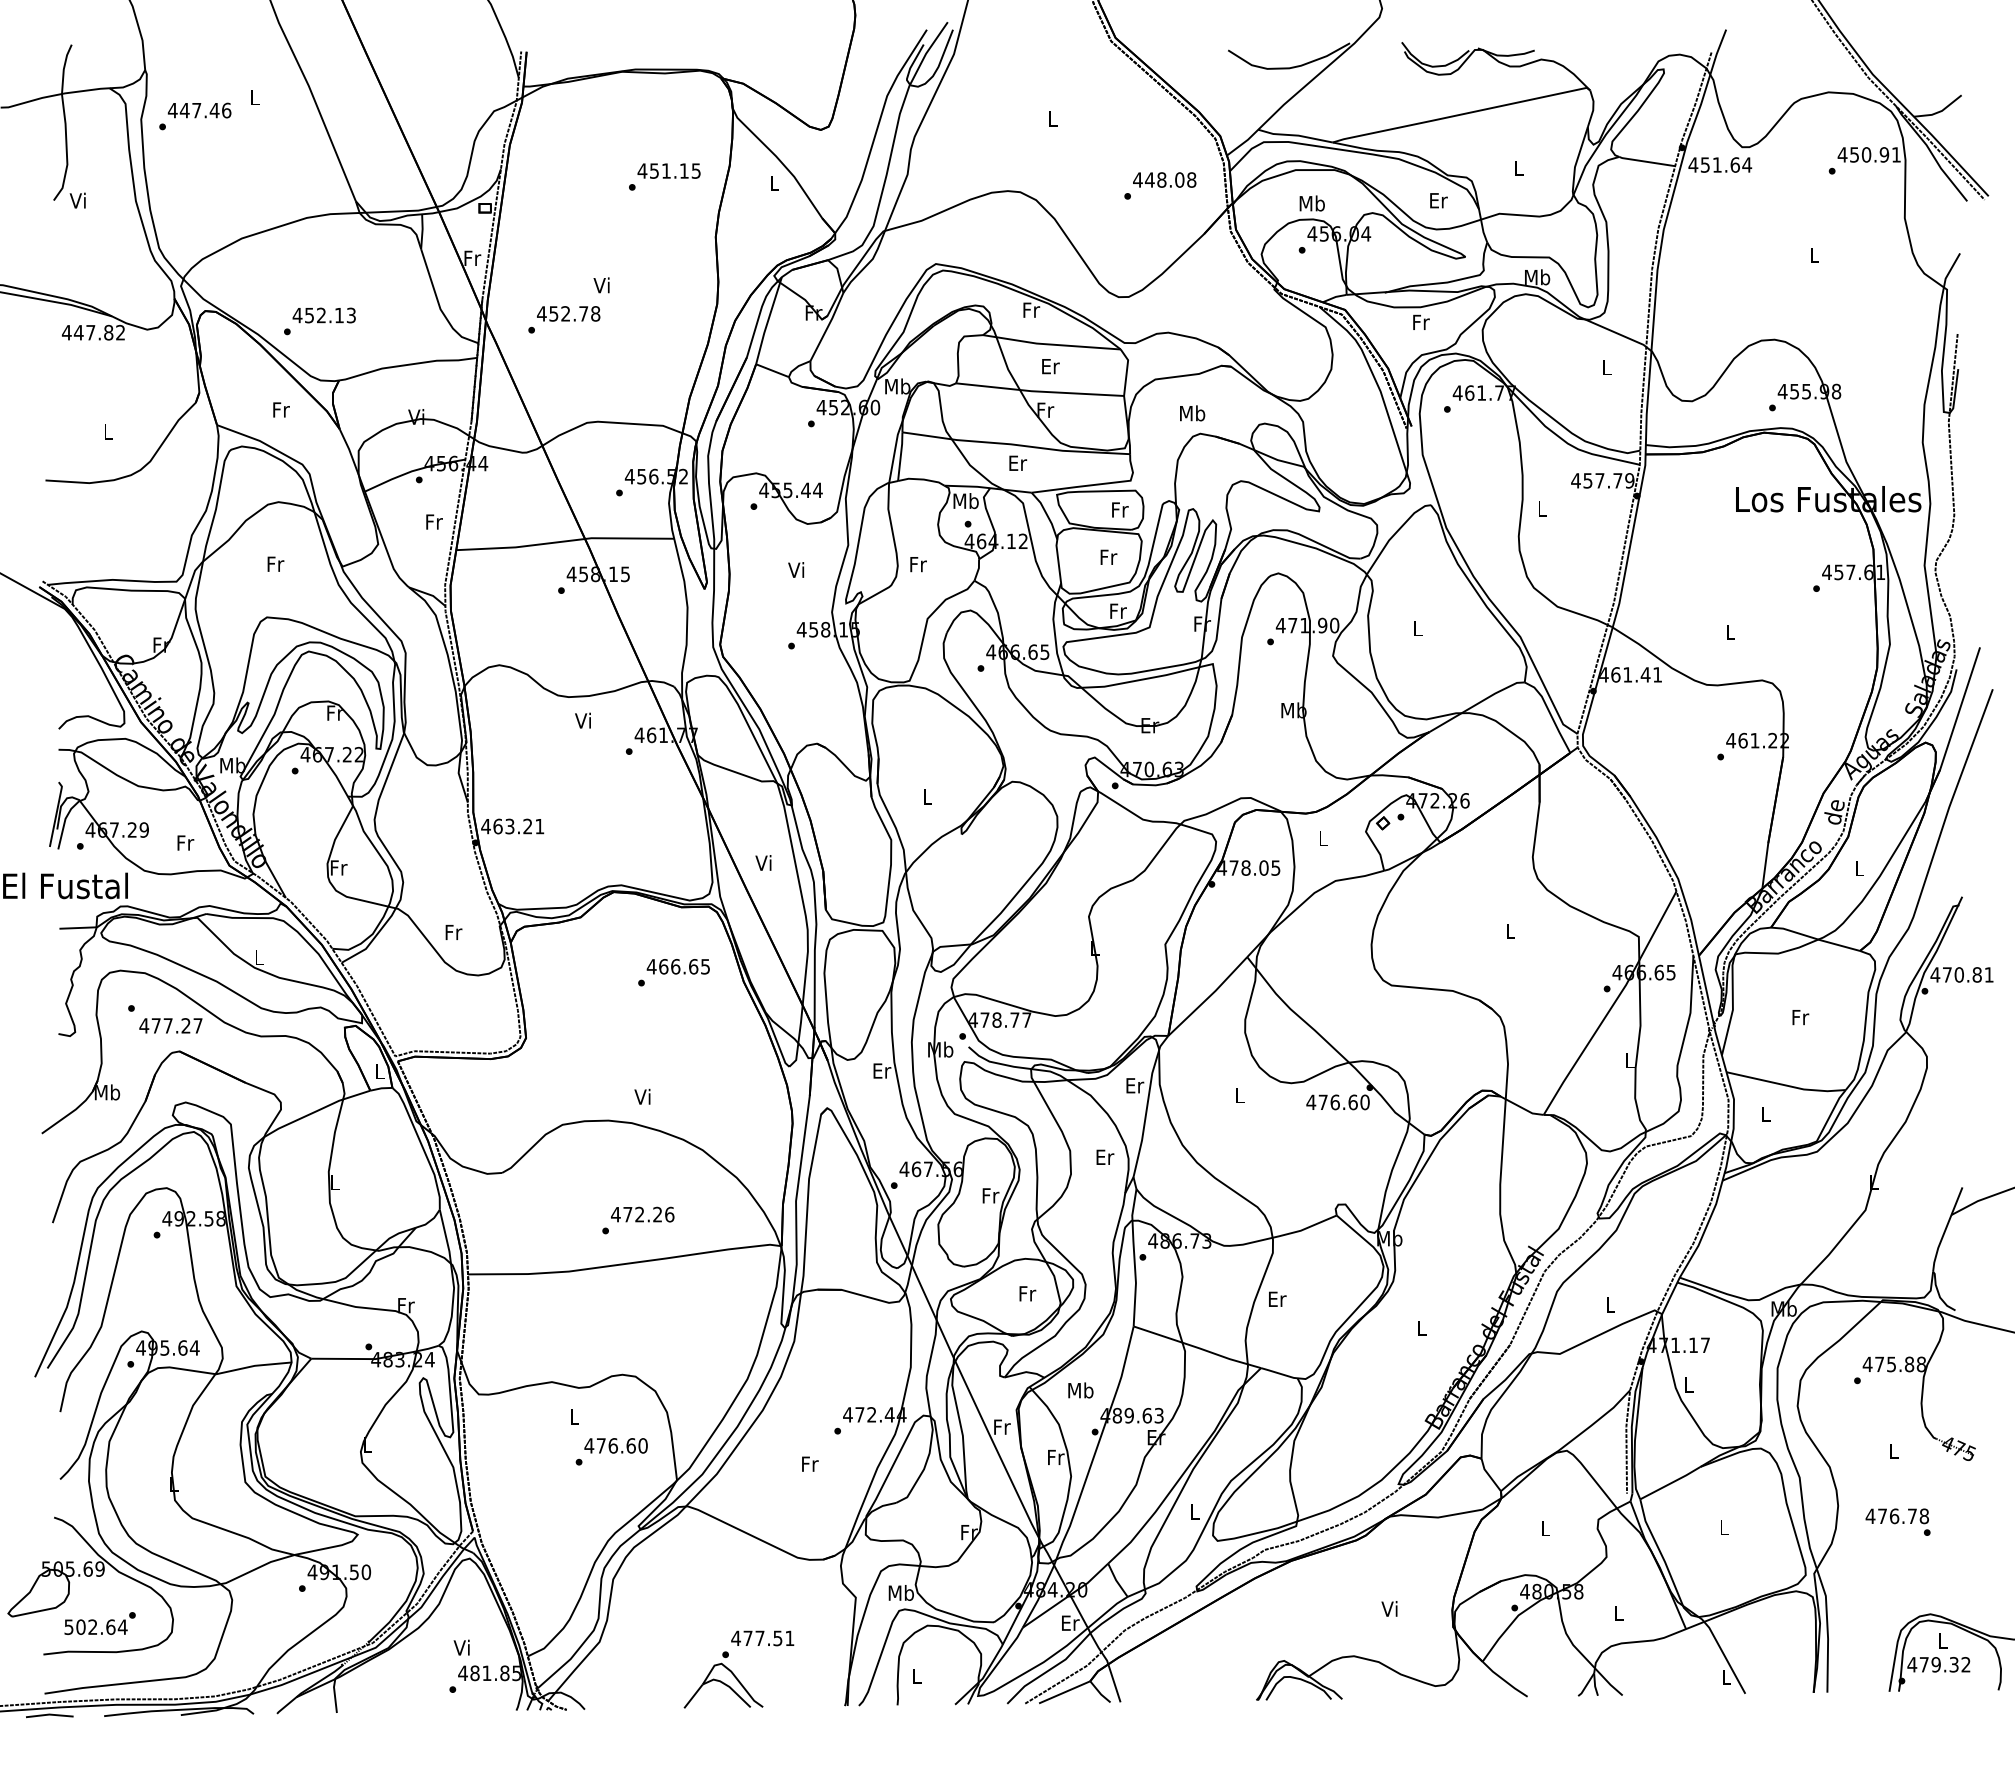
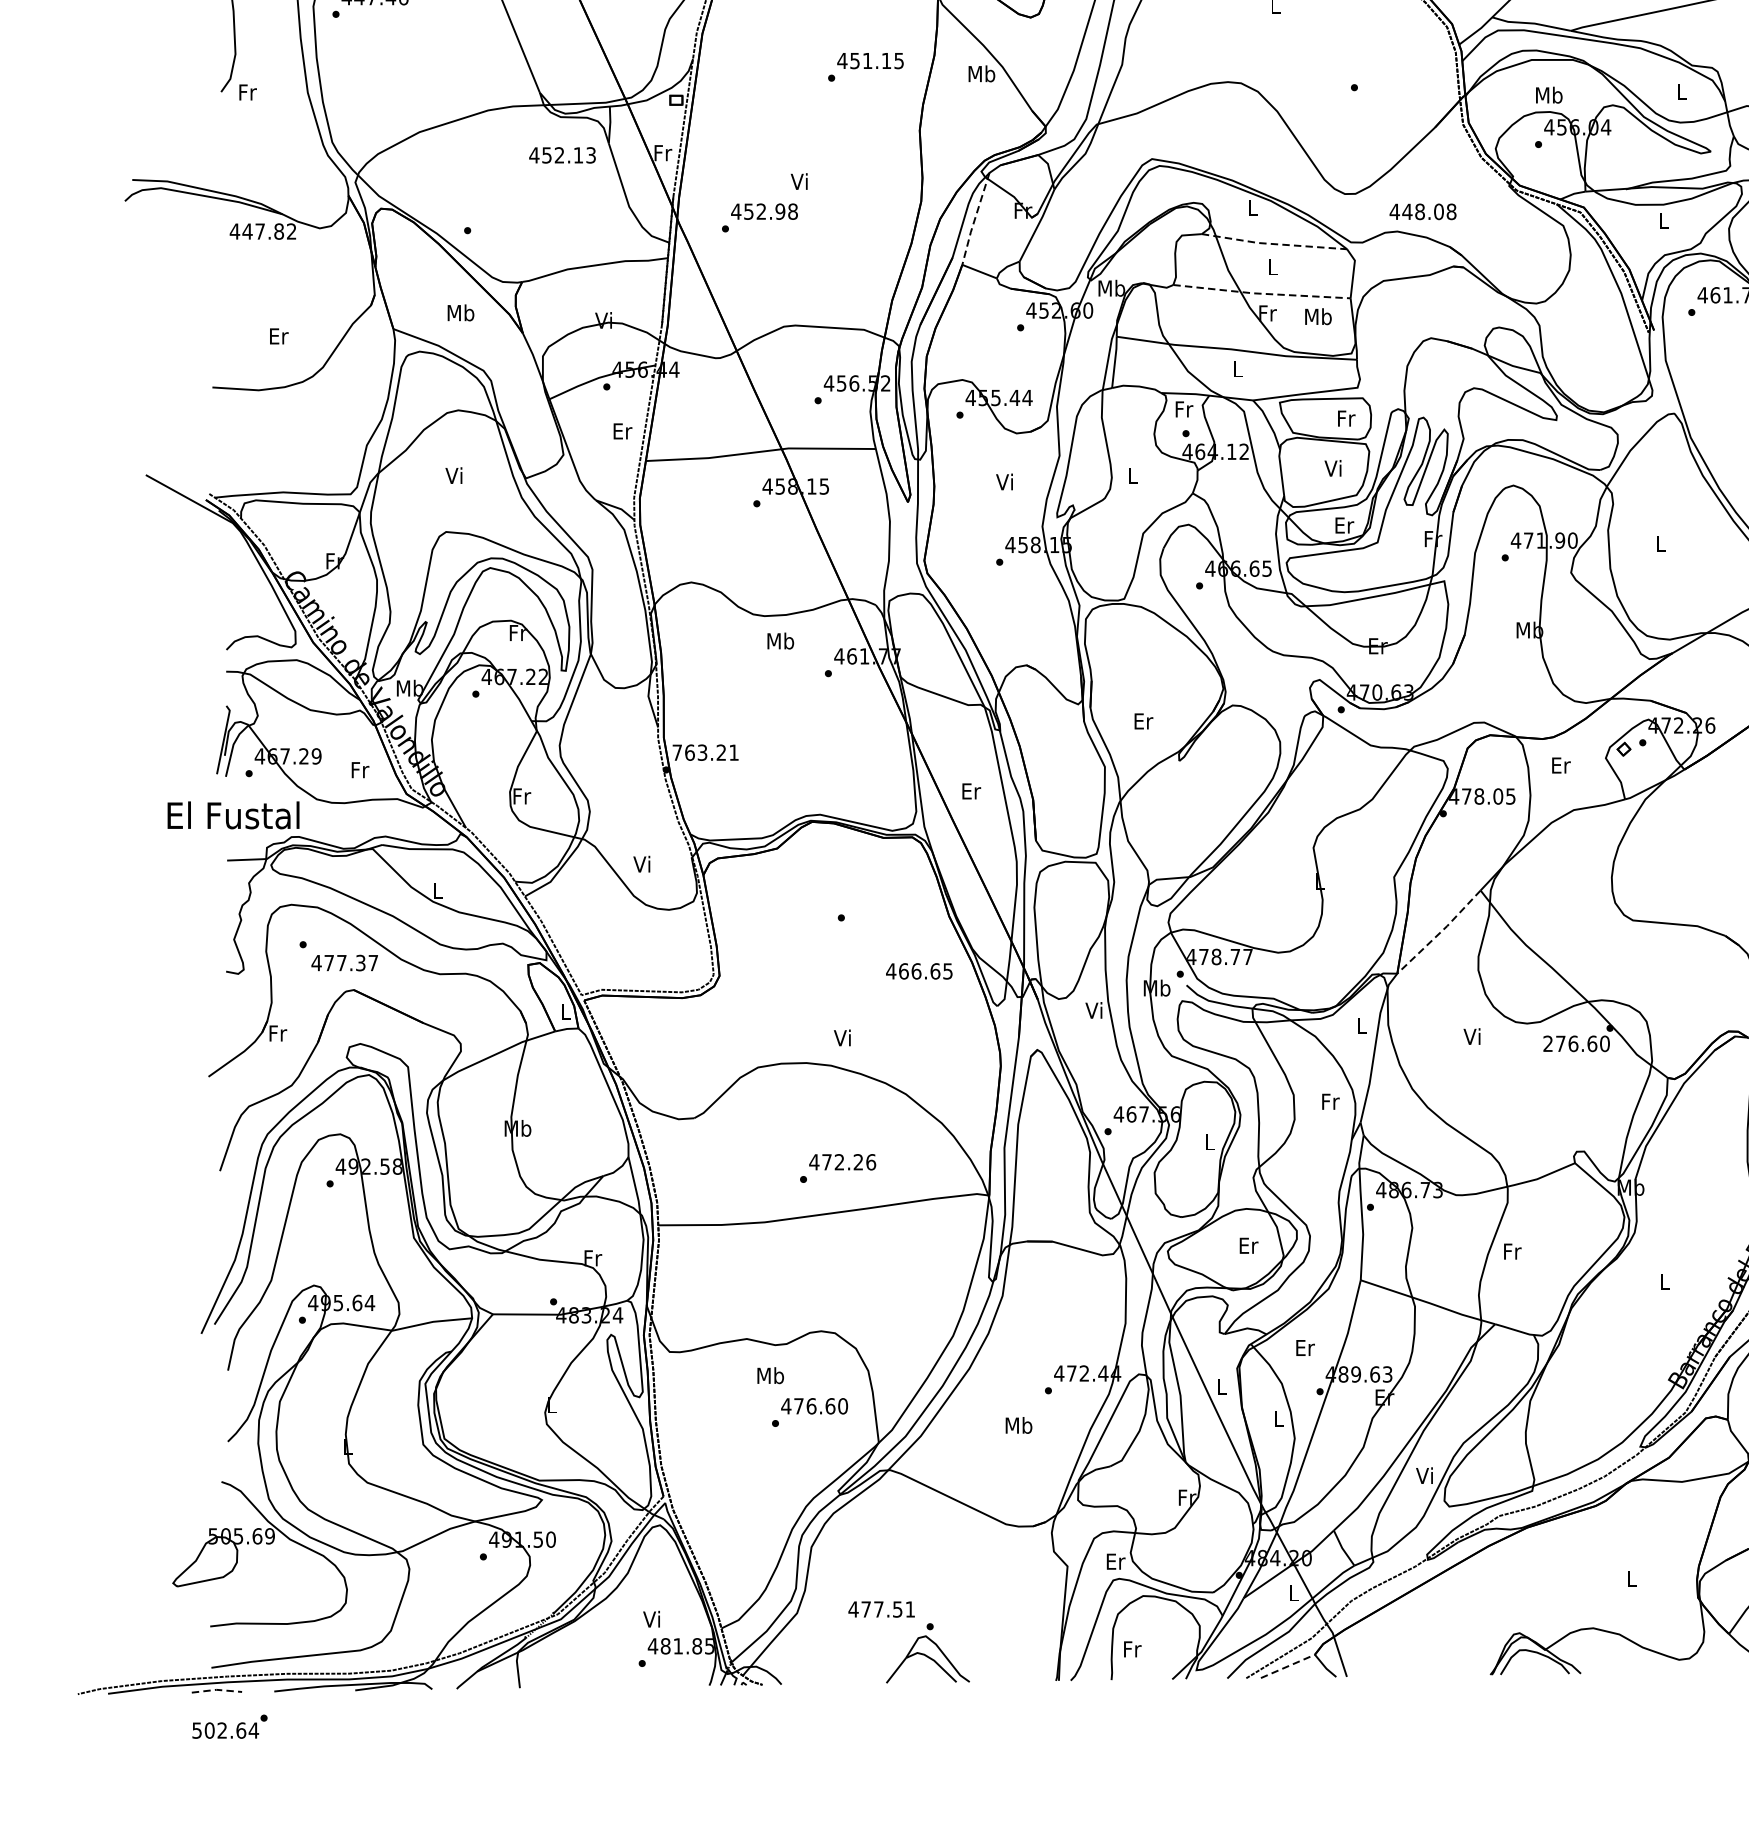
text: (1164, 179) -> (1422, 211), moved
text: (774, 183) -> (981, 74), L -> Mb
text: (78, 200) -> (247, 92), Vi -> Fr
text: (1438, 200) -> (1682, 92), Er -> L
text: (1031, 309) -> (1252, 207), Fr -> L
text: (583, 313) -> (780, 211), 452.78 -> 452.98
text: (323, 315) -> (561, 155), moved
line: (767, 321) -> (974, 219), solid -> dashed
text: (1421, 321) -> (1664, 219), Fr -> L
line: (1051, 344) -> (1274, 244), solid -> dashed
text: (1050, 366) -> (1272, 267), Er -> L
line: (1039, 391) -> (1261, 293), solid -> dashed
text: (280, 409) -> (460, 312), Fr -> Mb
text: (1192, 413) -> (1318, 316), moved
text: (108, 431) -> (278, 335), L -> Er
text: (1018, 462) -> (1239, 368), Er -> L
text: (965, 501) -> (1183, 409), Mb -> Fr
text: (434, 521) -> (622, 430), Fr -> Er
text: (1108, 556) -> (1334, 467), Fr -> Vi
text: (275, 563) -> (455, 475), Fr -> Vi
text: (918, 564) -> (1133, 476), Fr -> L
text: (1118, 610) -> (1344, 524), Fr -> Er
text: (583, 720) -> (780, 640), Vi -> Mb
text: (928, 796) -> (1144, 721), L -> Er
text: (485, 826) -> (676, 752), 463.21 -> 763.21
text: (1323, 838) -> (1561, 765), L -> Er
text: (764, 862) -> (971, 790), Vi -> Er
text: (453, 932) -> (642, 864), Fr -> Vi
text: (677, 966) -> (918, 971), moved
line: (1209, 996) -> (1440, 932), solid -> dashed
text: (185, 1025) -> (360, 962), 477.27 -> 477.37
text: (881, 1070) -> (1094, 1010), Er -> Vi
text: (1135, 1085) -> (1362, 1025), Er -> L
text: (107, 1092) -> (277, 1033), Mb -> Fr
text: (1239, 1095) -> (1472, 1036), L -> Vi
text: (1311, 1101) -> (1548, 1042), 476.60 -> 276.60
text: (1105, 1156) -> (1331, 1100), Er -> Fr
text: (334, 1182) -> (517, 1128), L -> Mb
text: (990, 1195) -> (1209, 1142), Fr -> L
text: (1027, 1293) -> (1248, 1245), Fr -> Er
text: (1277, 1298) -> (1512, 1250), Er -> Fr
text: (1080, 1390) -> (1304, 1347), Mb -> Er
text: (574, 1416) -> (770, 1375), L -> Mb
text: (1002, 1426) -> (1222, 1385), Fr -> L
text: (1056, 1457) -> (1279, 1418), Fr -> L
text: (809, 1464) -> (1018, 1425), Fr -> Mb
text: (1193, 1511) -> (1423, 1475), L -> Vi
text: (900, 1592) -> (1114, 1561), Mb -> Er
text: (1389, 1608) -> (1630, 1577), Vi -> L
text: (1070, 1622) -> (1294, 1592), Er -> L
text: (99, 1623) -> (229, 1726), moved
text: (762, 1638) -> (881, 1609), moved
text: (917, 1675) -> (1132, 1648), L -> Fr
line: (1064, 1692) -> (1287, 1666), solid -> dashed
line: (49, 1714) -> (216, 1689), solid -> dashed

